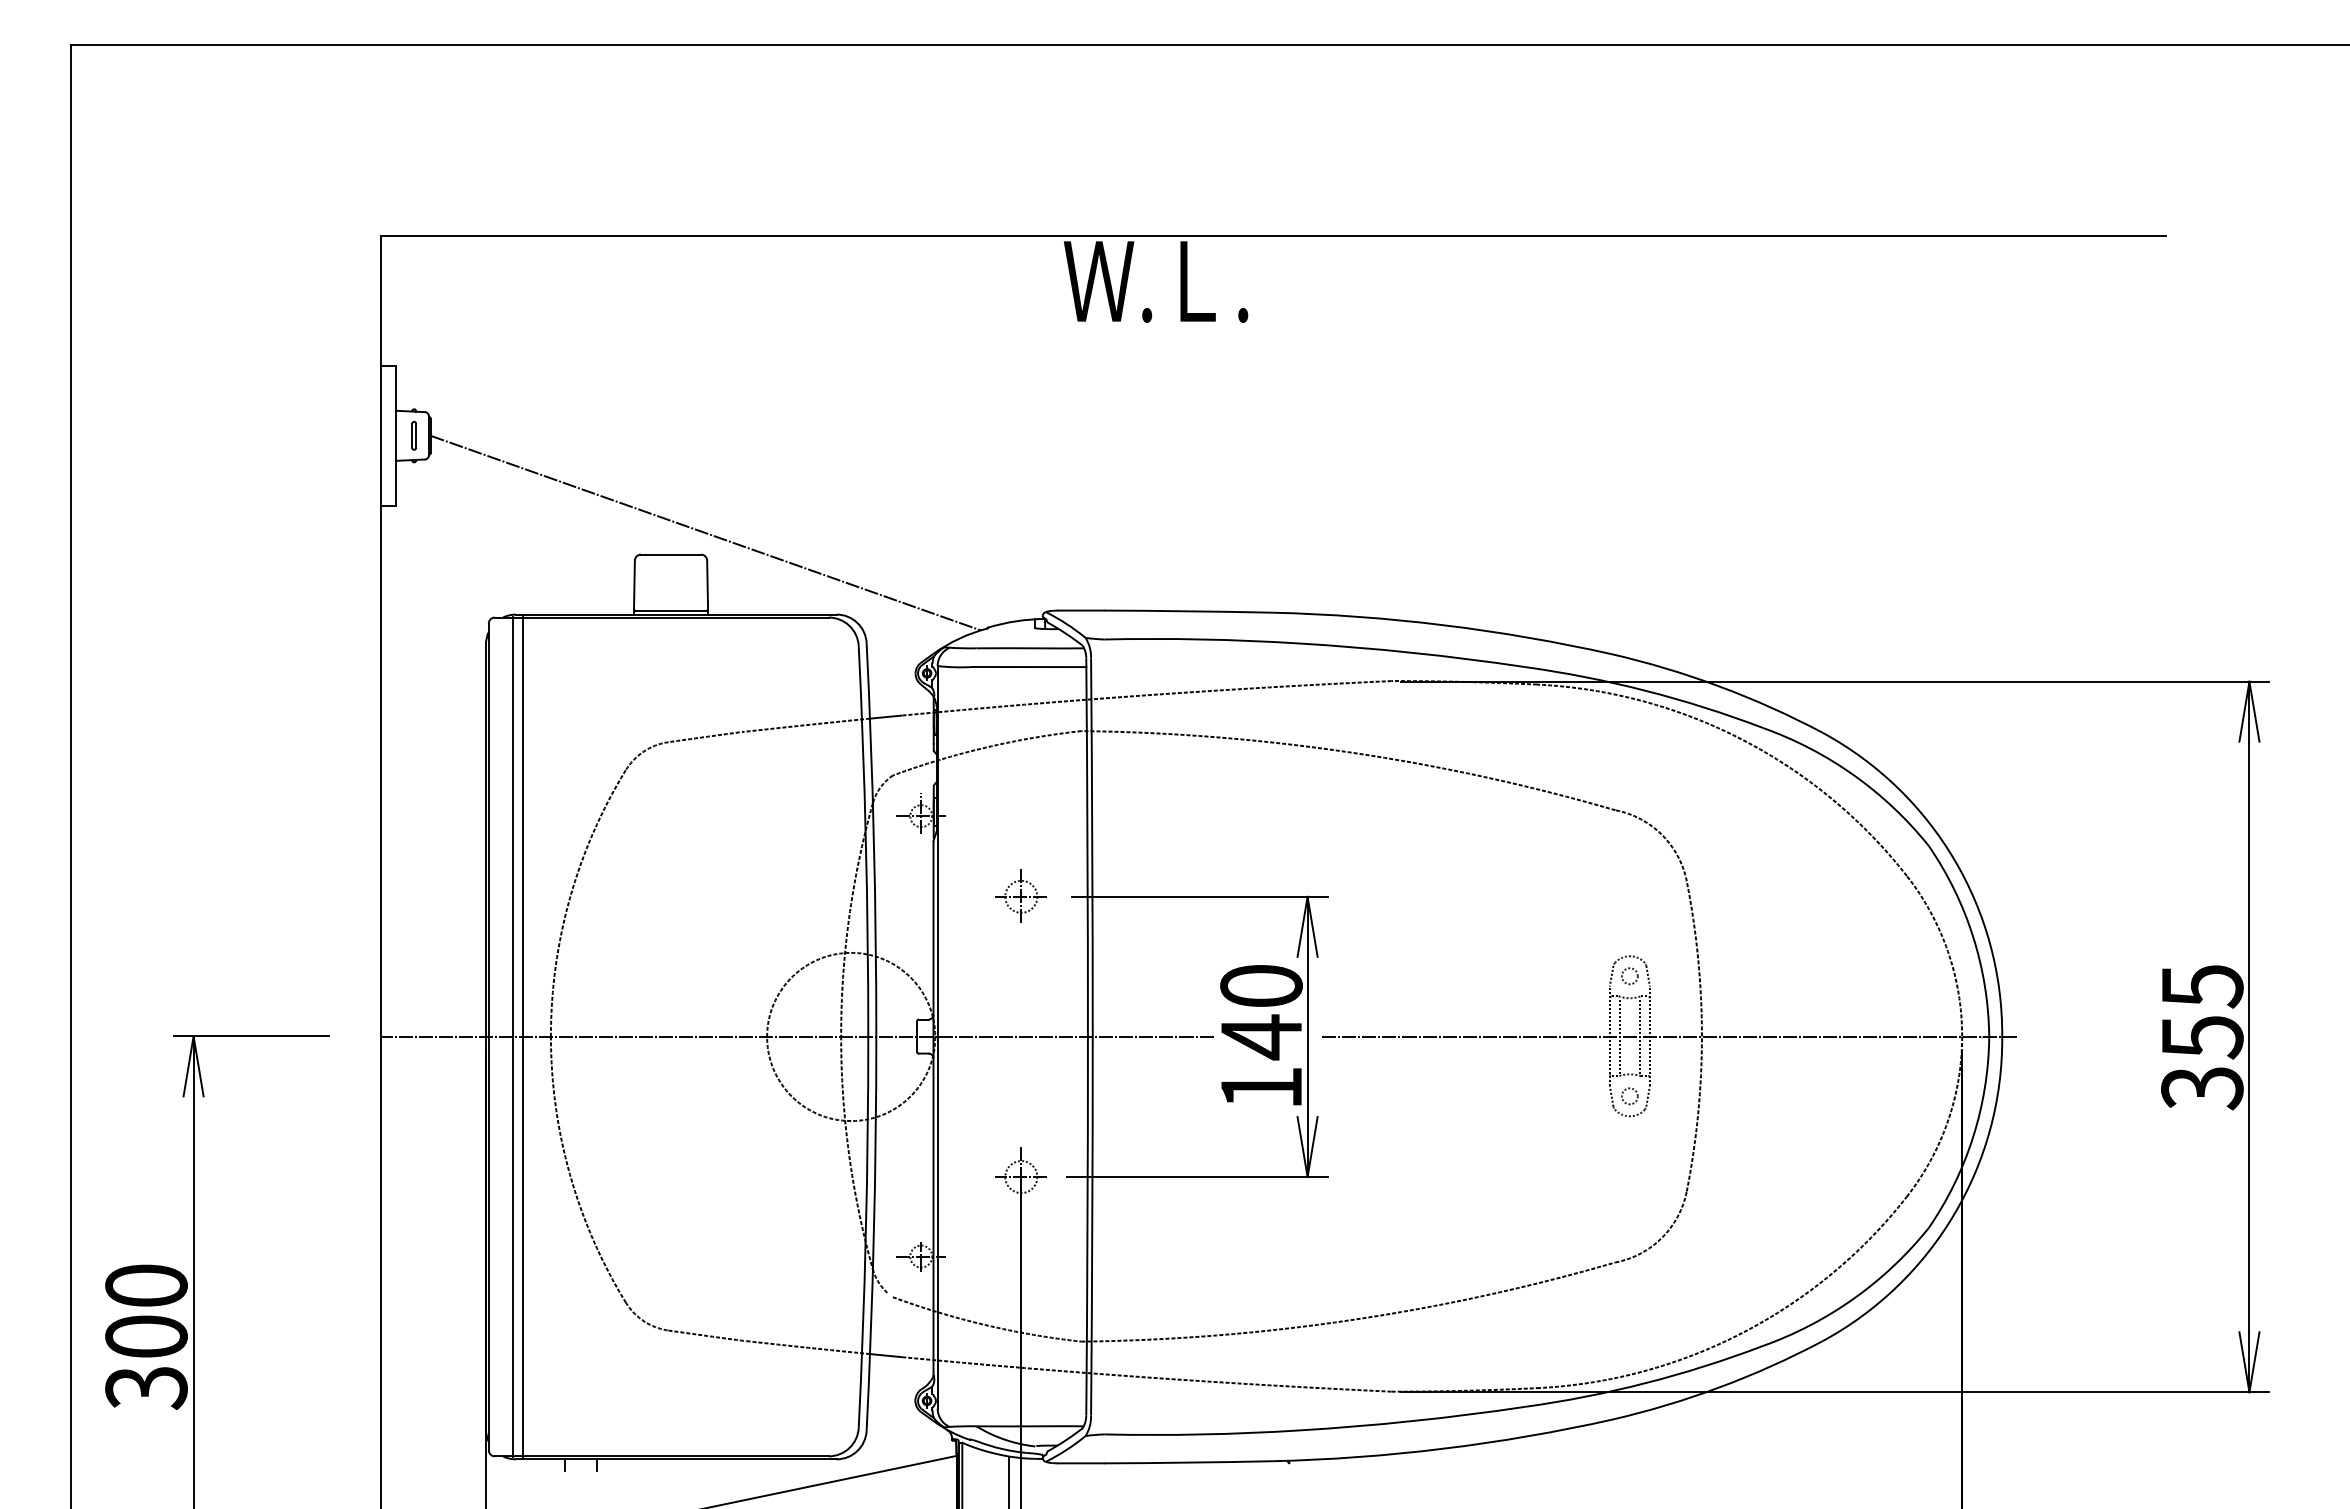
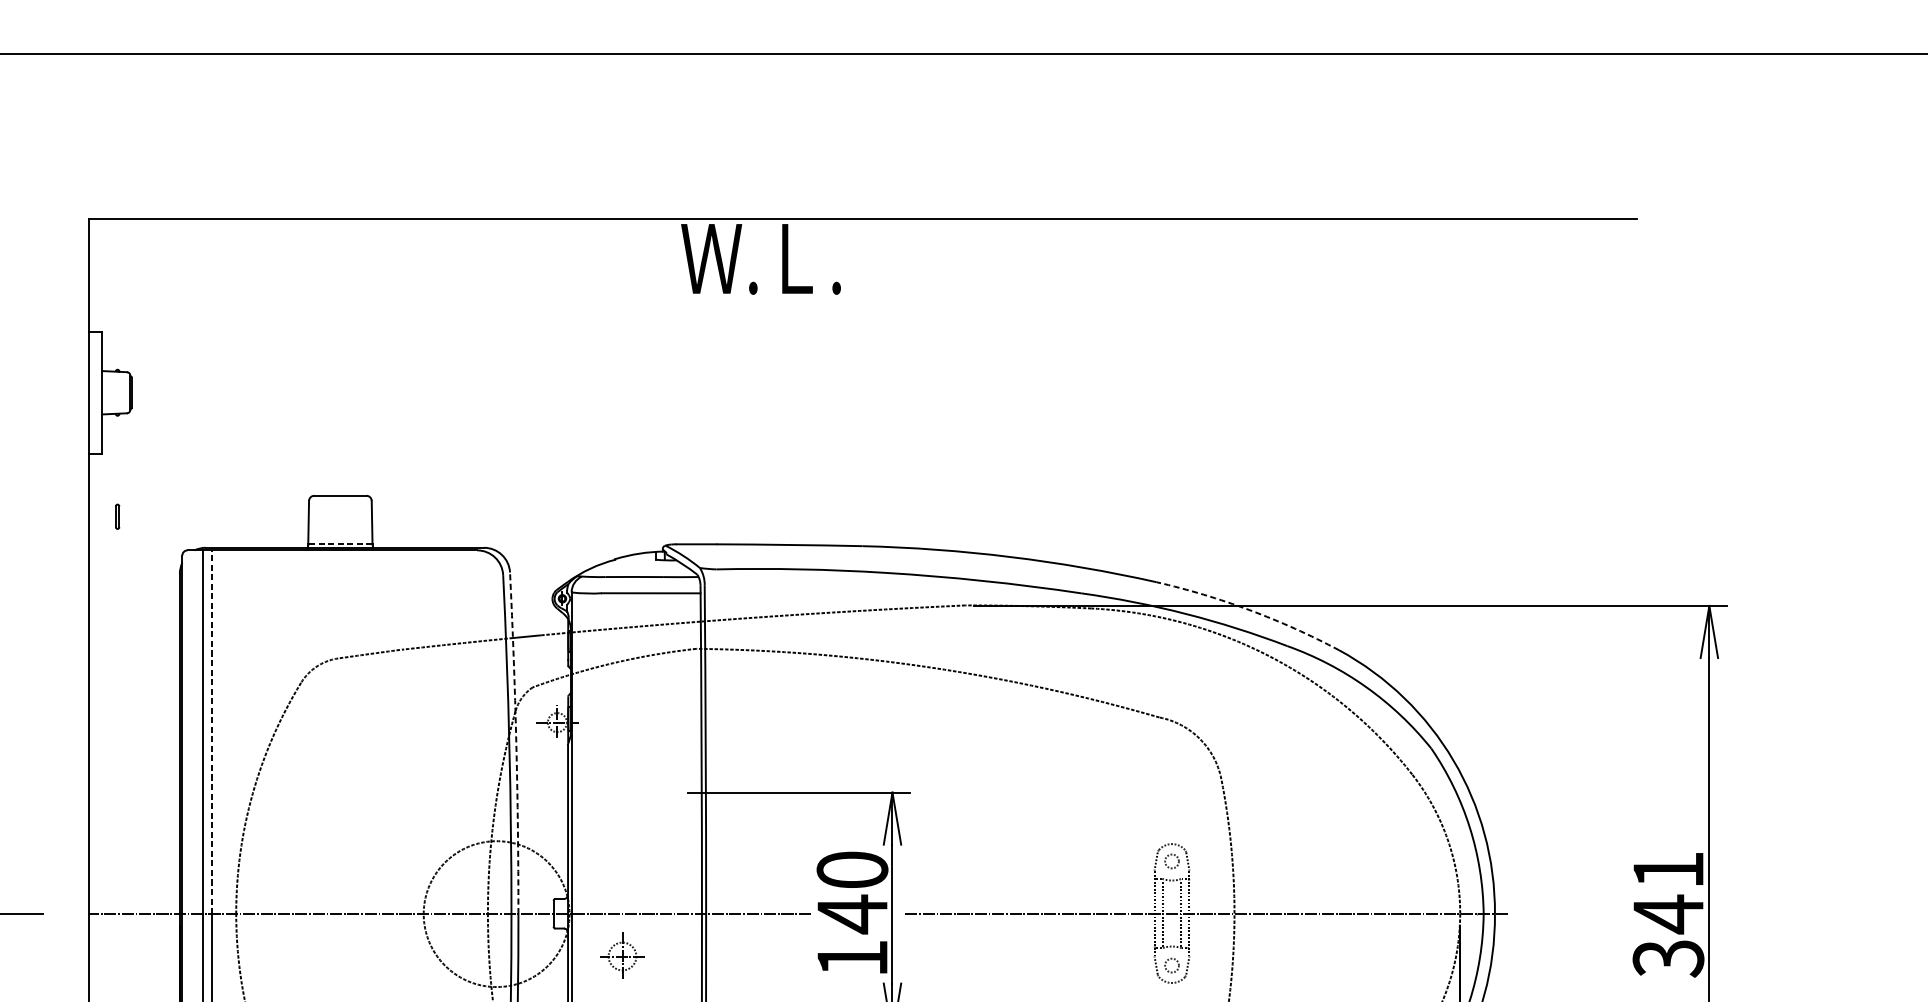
part: (413, 435) -> (117, 516), moved
line: (705, 532) -> (370, 476), removed
line: (670, 610) -> (339, 544), solid -> dashed
arc: (1719, 686) -> (1249, 610), solid -> dashed
line: (522, 827) -> (211, 732), solid -> dashed
arc: (873, 839) -> (515, 742), solid -> dashed
part: (1020, 895) -> (621, 955), moved
text: (2202, 1012) -> (1668, 892), 355 -> 341

